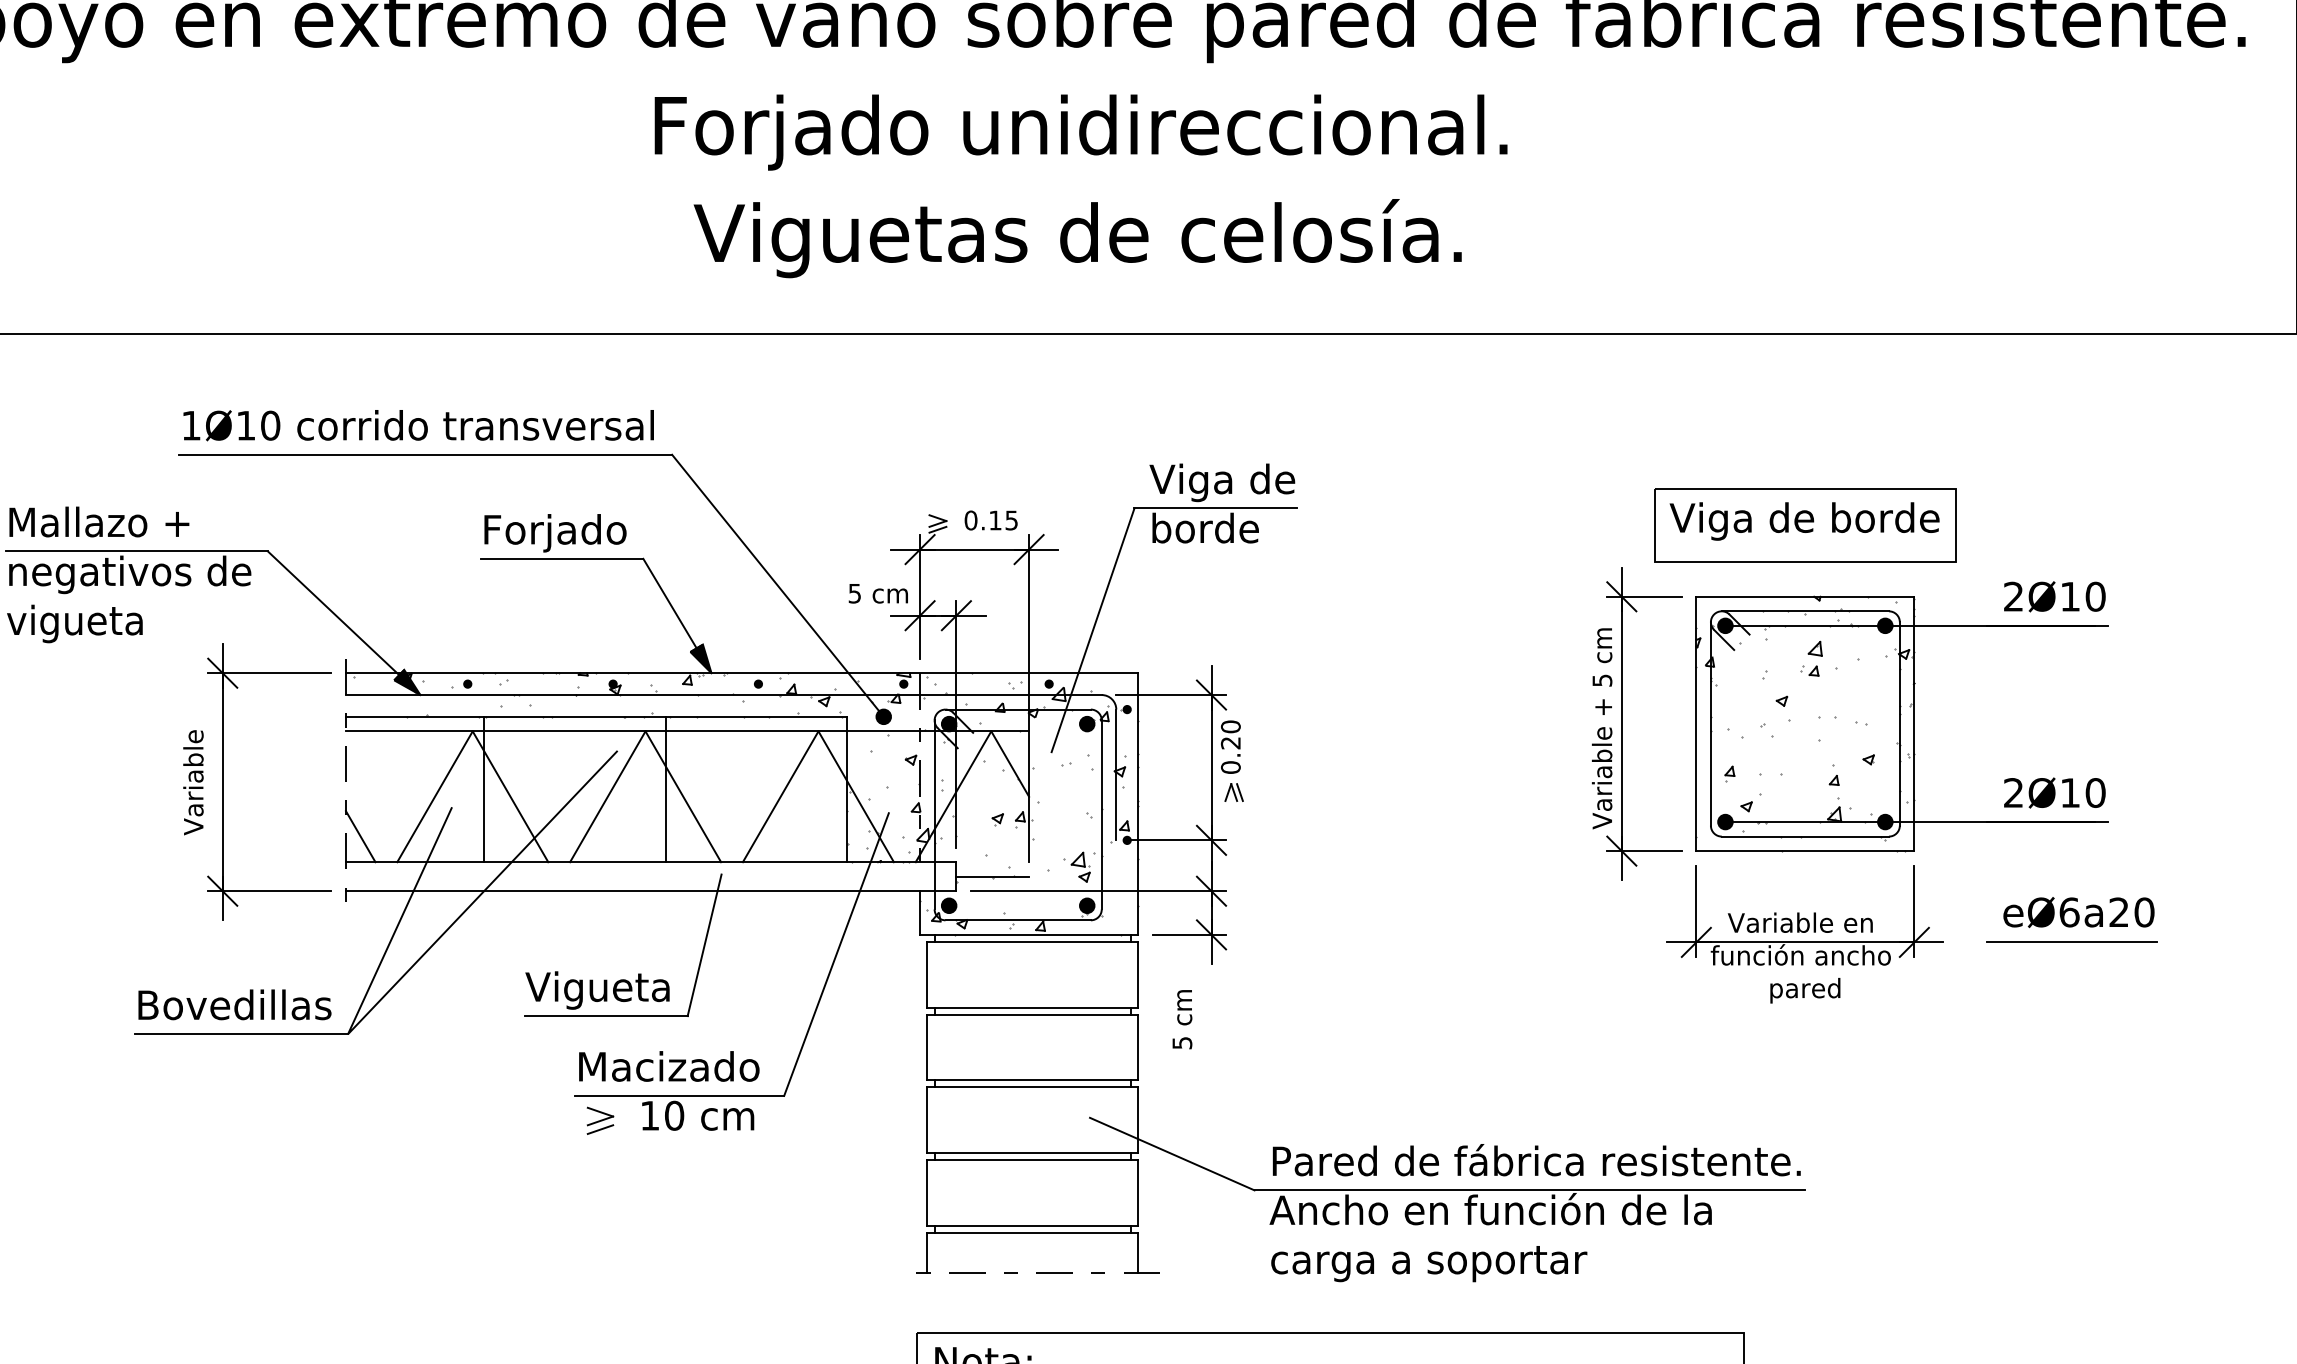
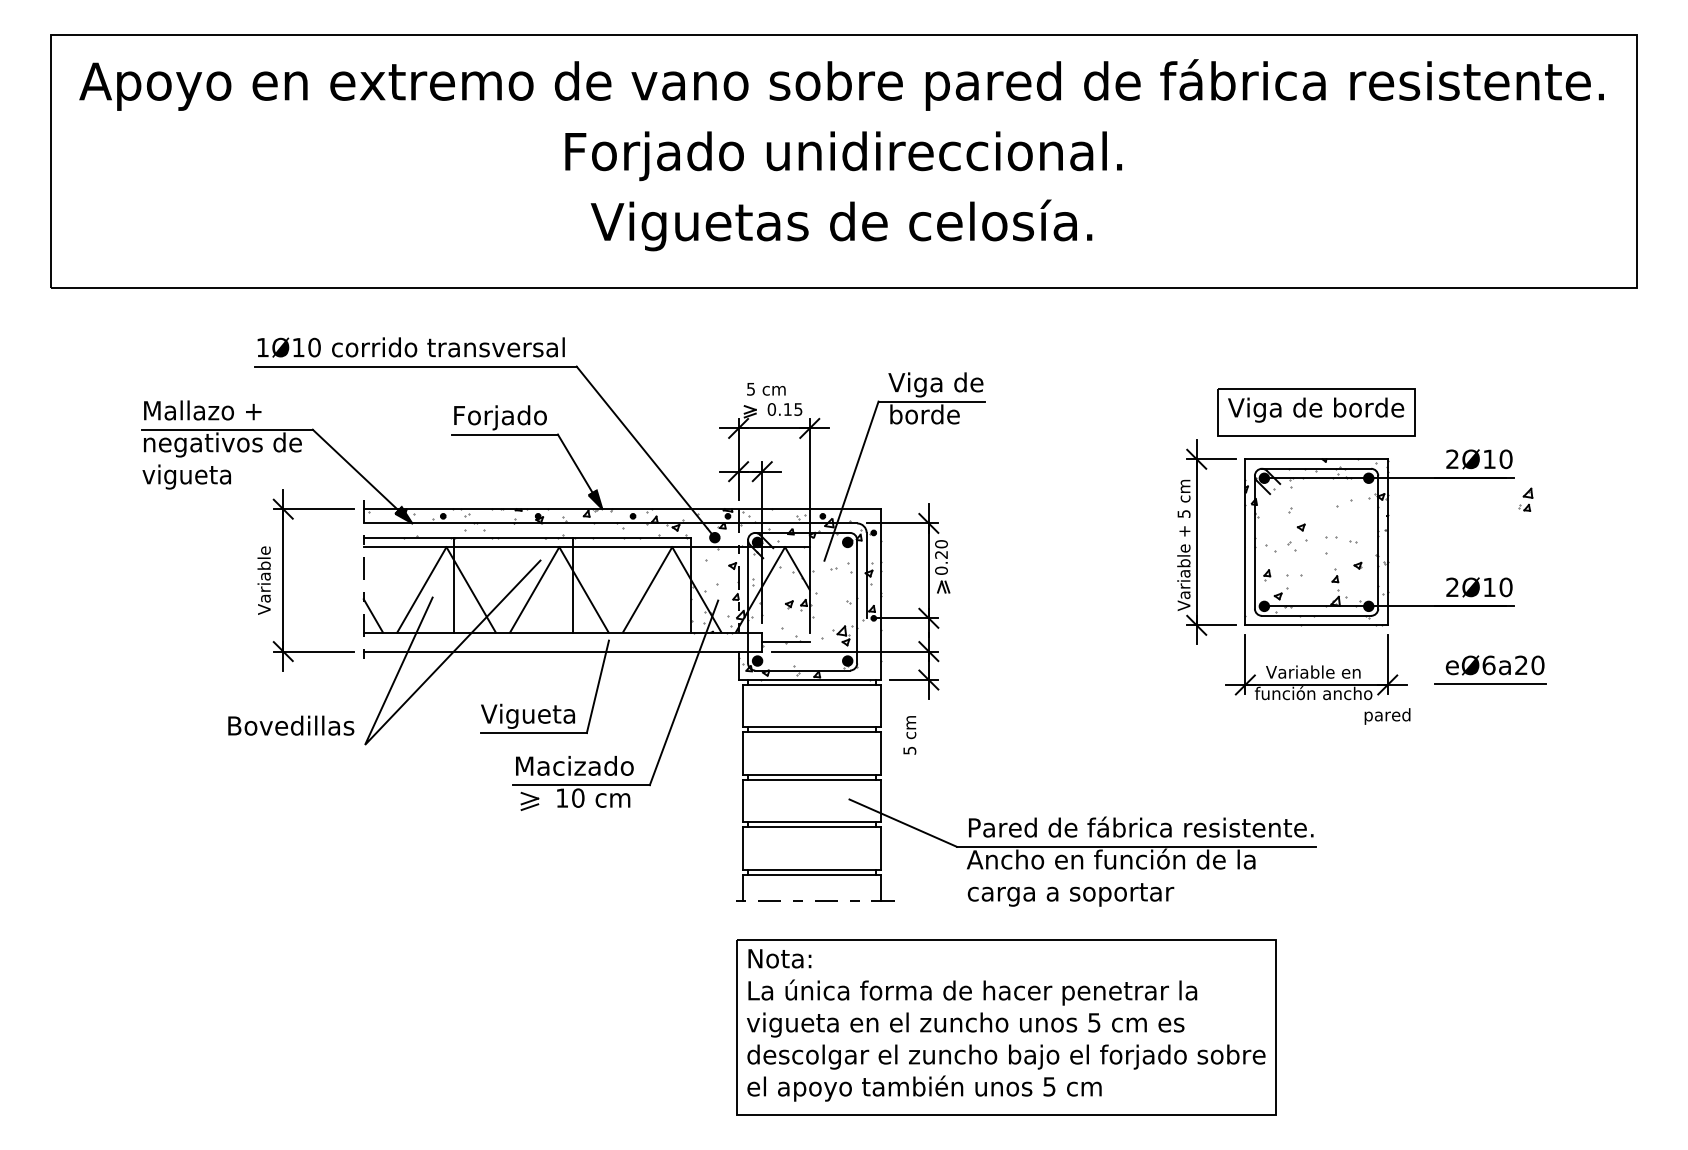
text: (878, 594) -> (766, 389), moved
part: (1811, 658) -> (1525, 499), moved
text: (1805, 990) -> (1387, 716), moved
line: (241, 1033) -> (295, 744), removed

